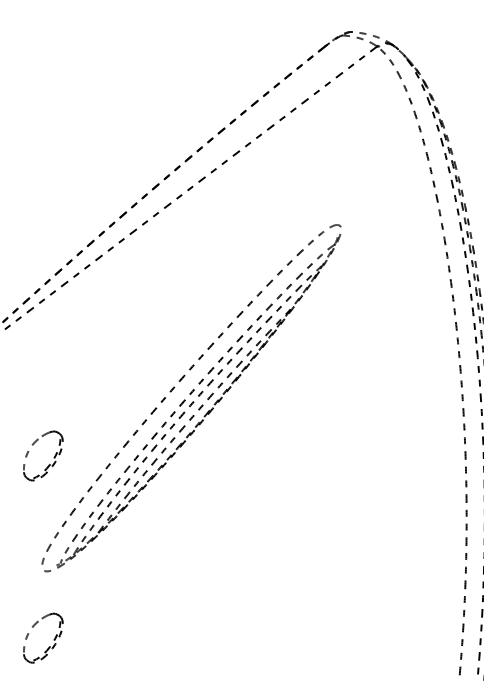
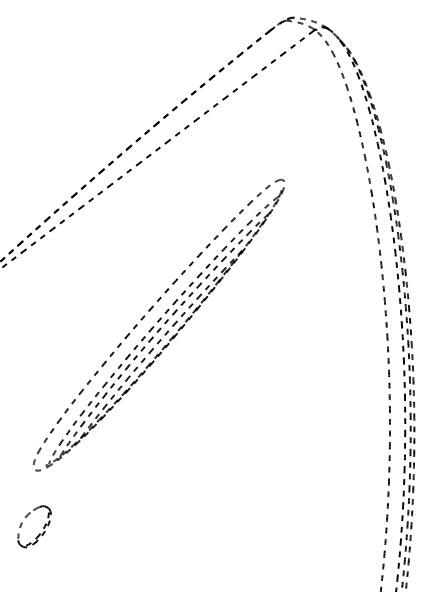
part: (49, 463) -> (39, 380), removed

